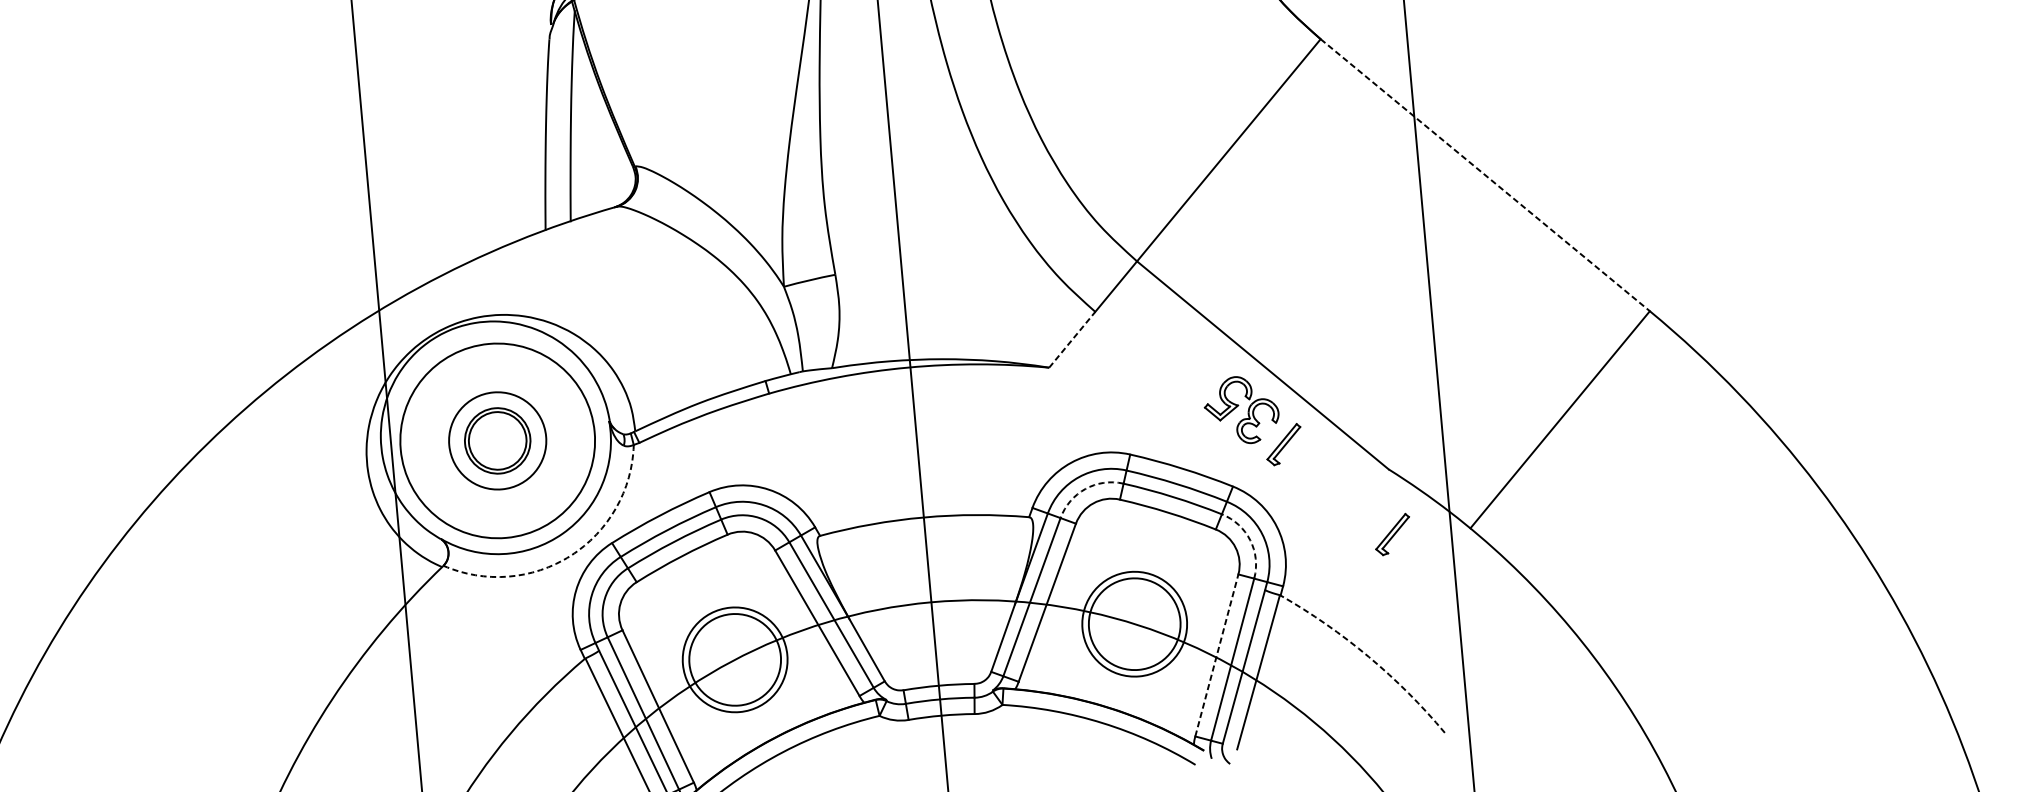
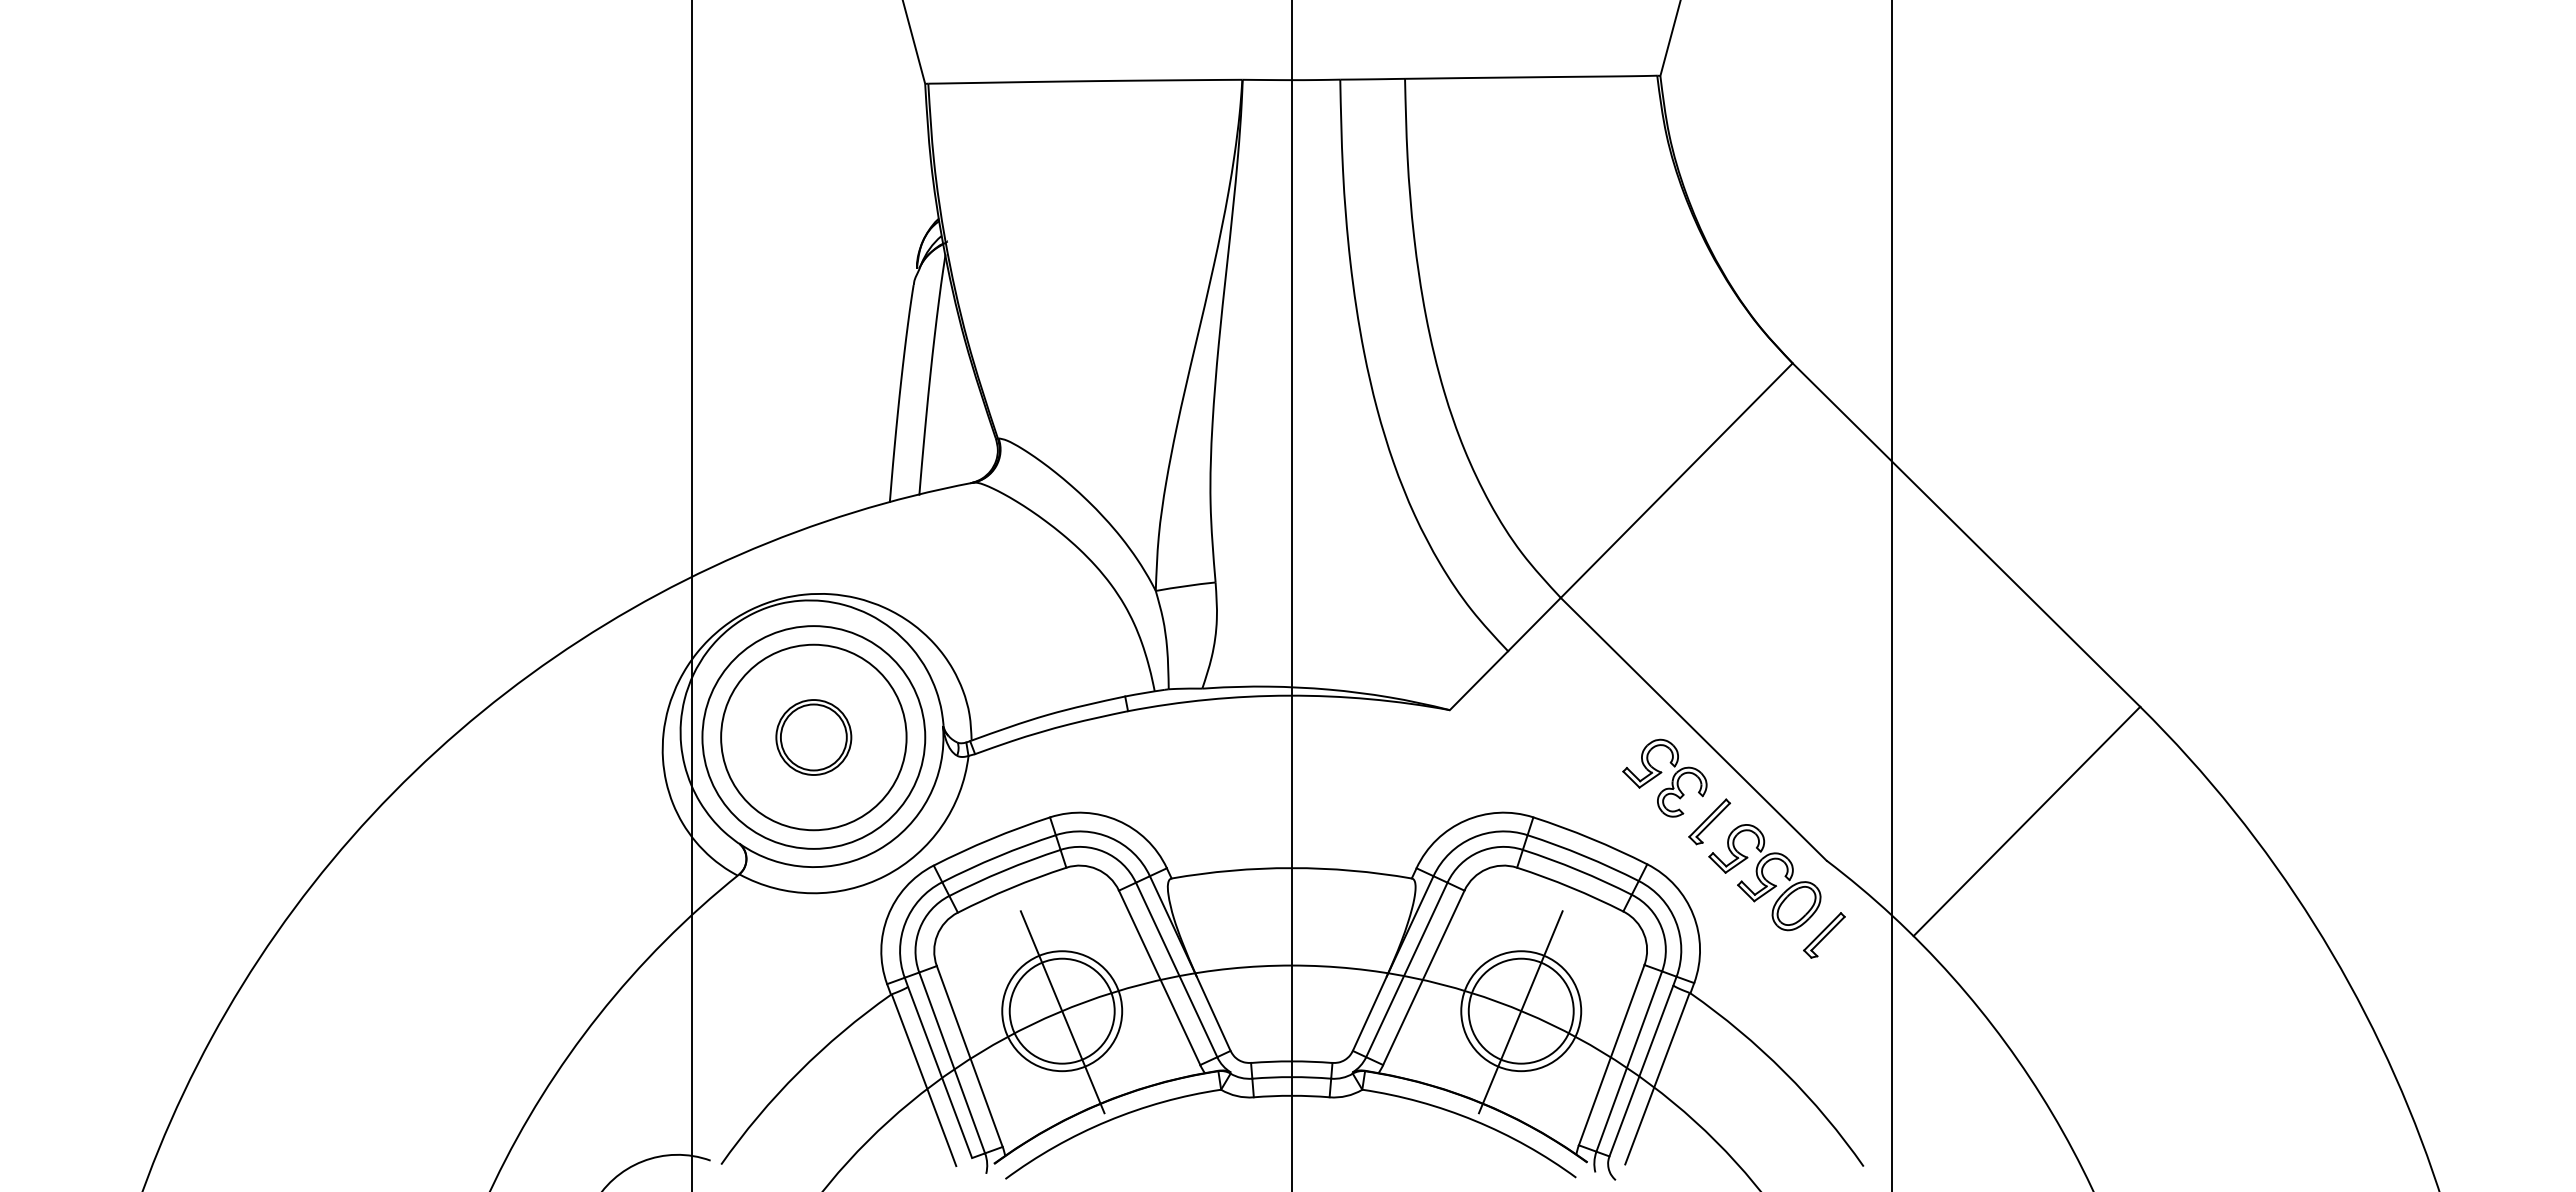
line: (1485, 175) -> (1966, 535), dashed -> solid
line: (1072, 339) -> (1479, 680), dashed -> solid
circle: (497, 440) -> (813, 737), size x1.67
part: (1336, 488) -> (1764, 877), added
arc: (1085, 489) -> (1478, 852), dashed -> solid
arc: (1250, 540) -> (1661, 927), dashed -> solid
arc: (570, 555) -> (885, 875), dashed -> solid
line: (1134, 625) -> (1520, 1012), added
line: (1216, 655) -> (1611, 1055), dashed -> solid
arc: (1368, 657) -> (1784, 1072), dashed -> solid
line: (735, 660) -> (1062, 1012), added

